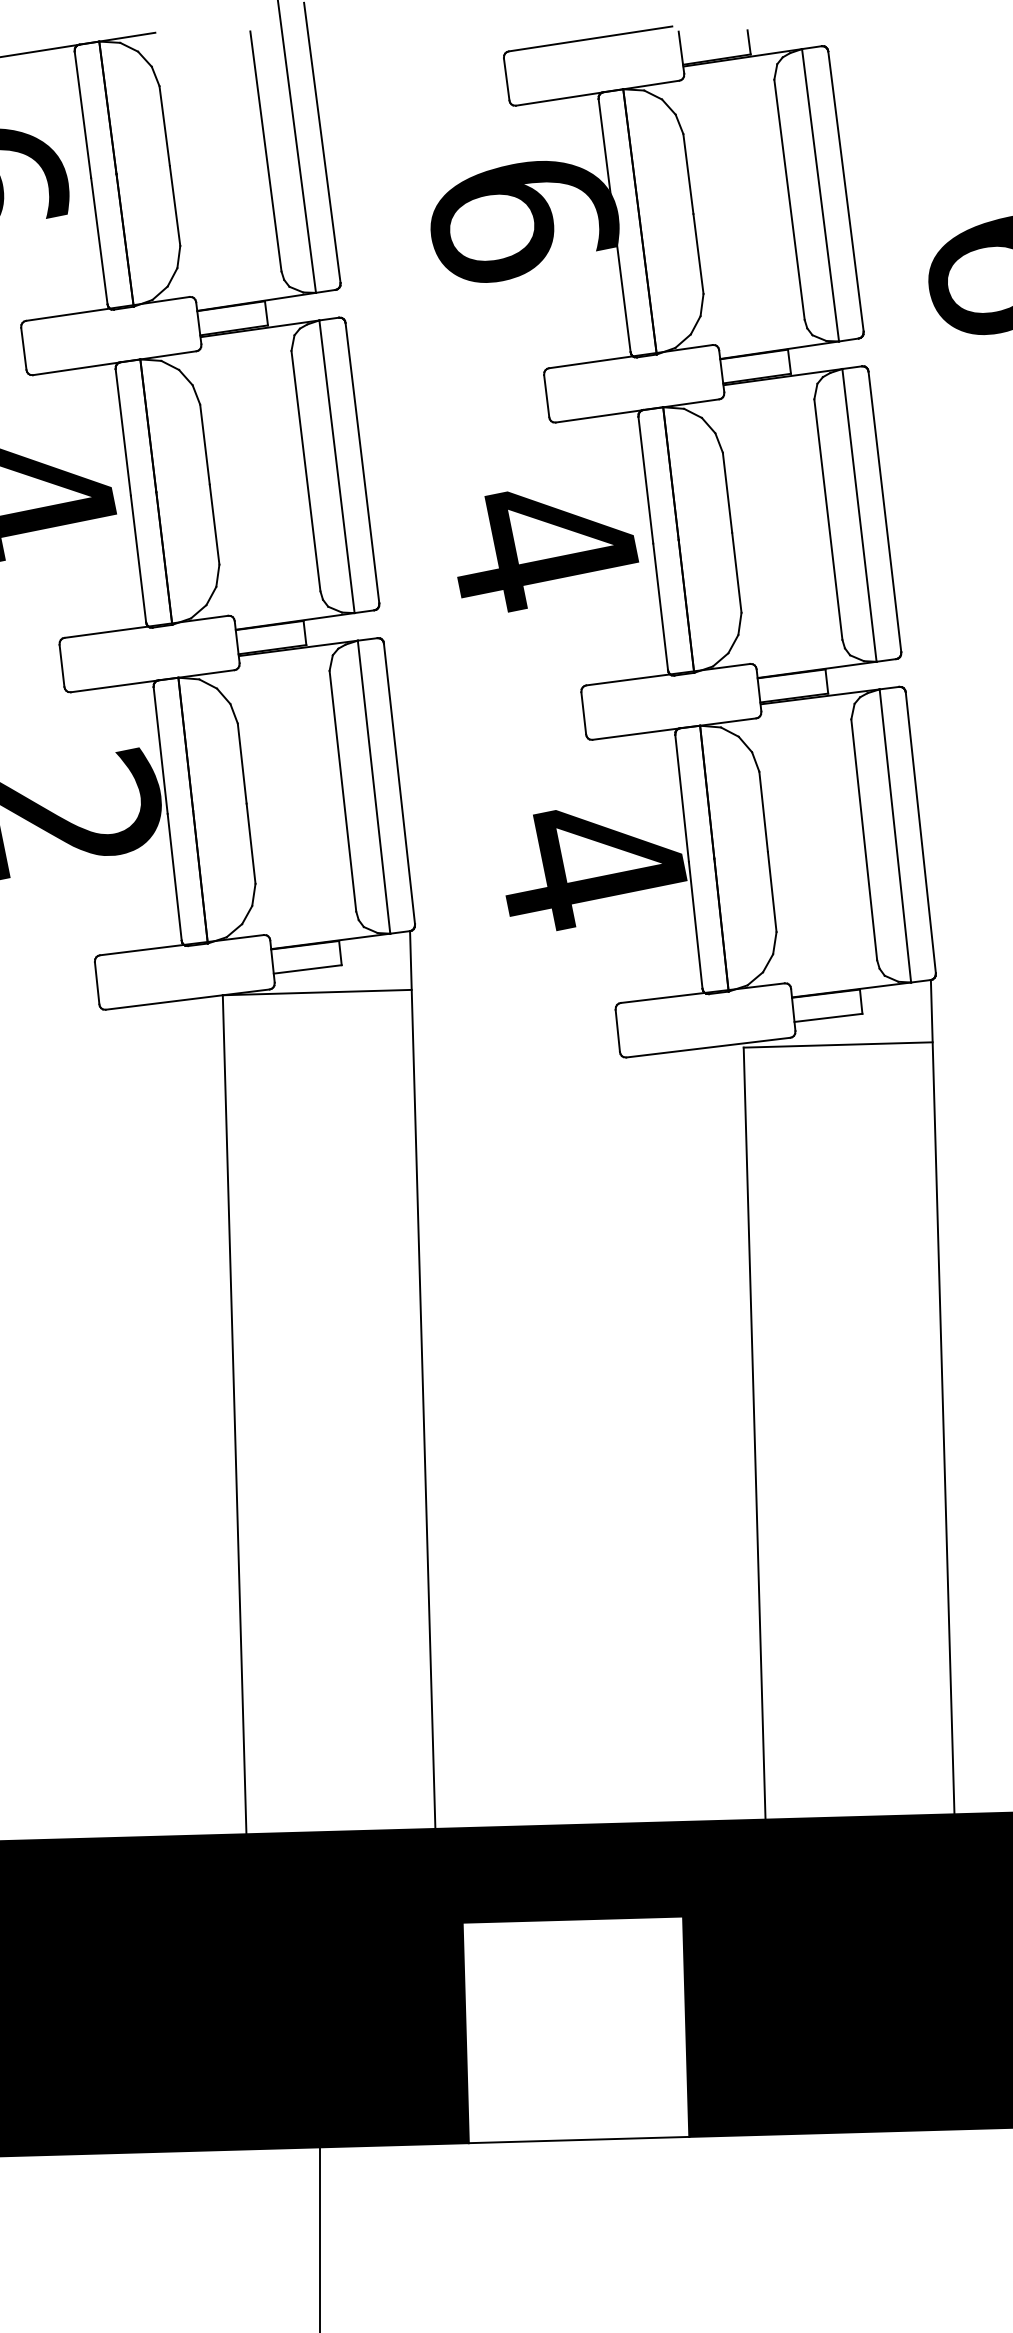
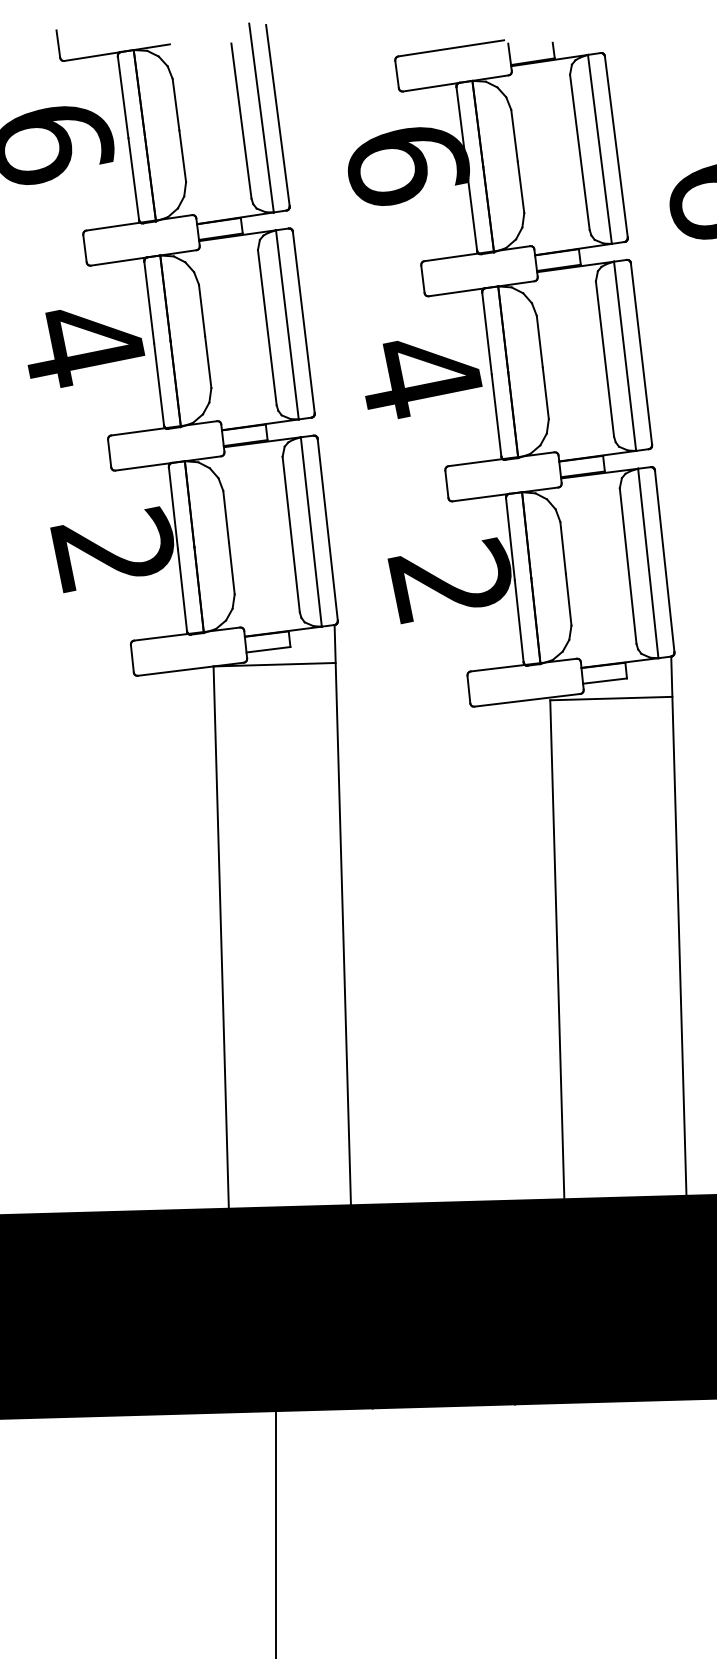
text: (589, 862) -> (450, 580), 4 -> 2
fill: (575, 2028) -> (441, 1334), added

